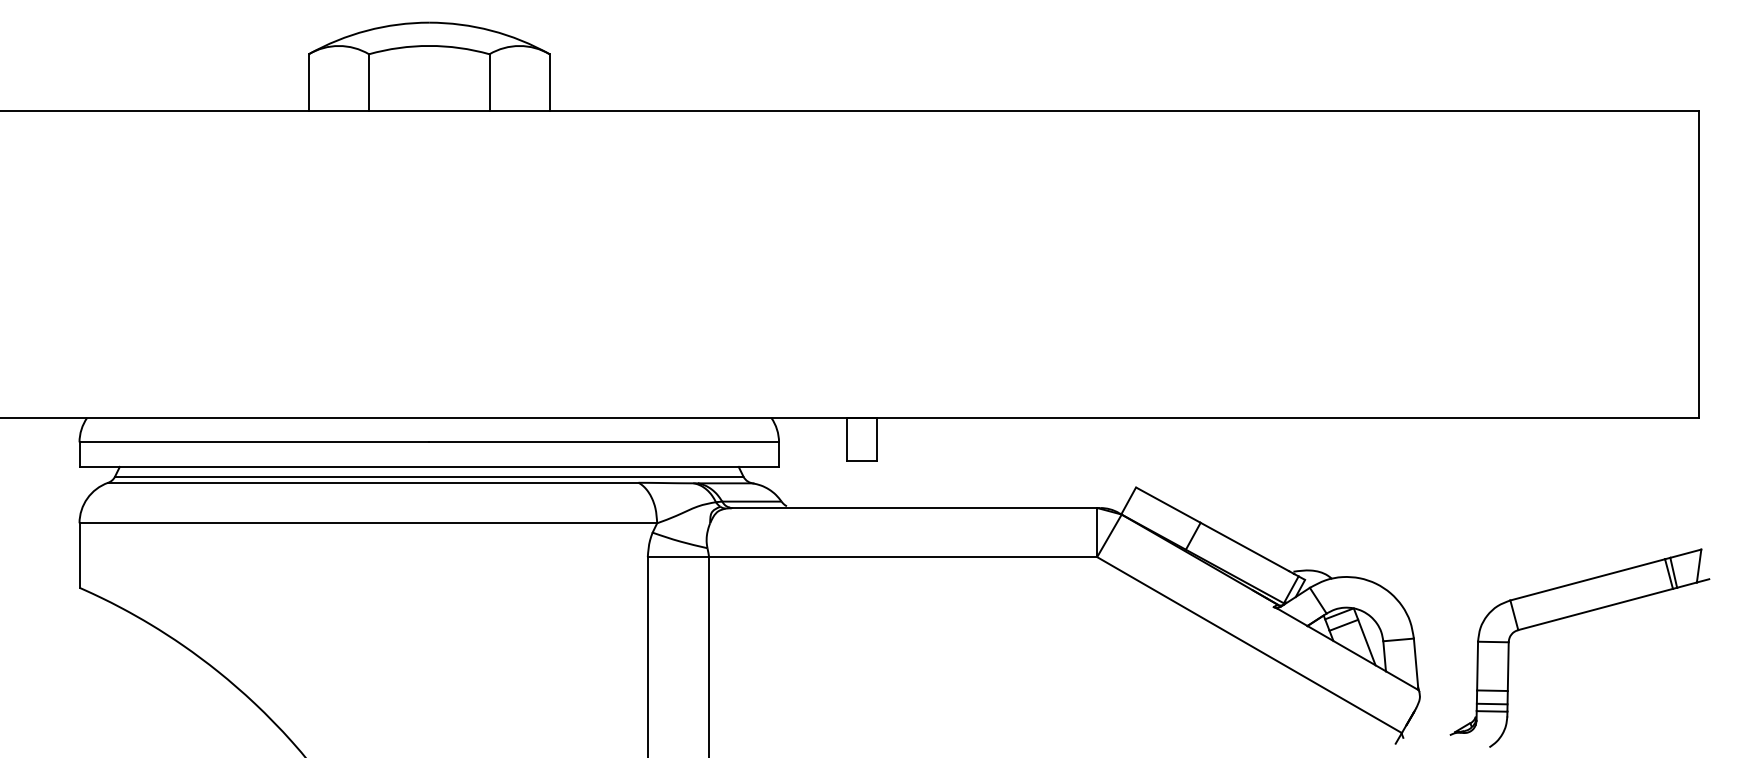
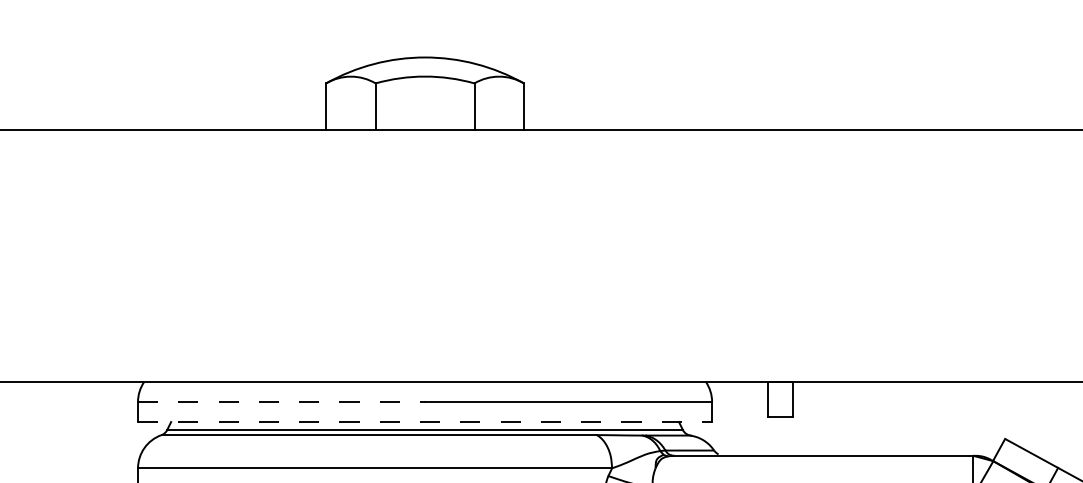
line: (254, 442) -> (281, 402), solid -> dashed
line: (429, 466) -> (425, 421), solid -> dashed

